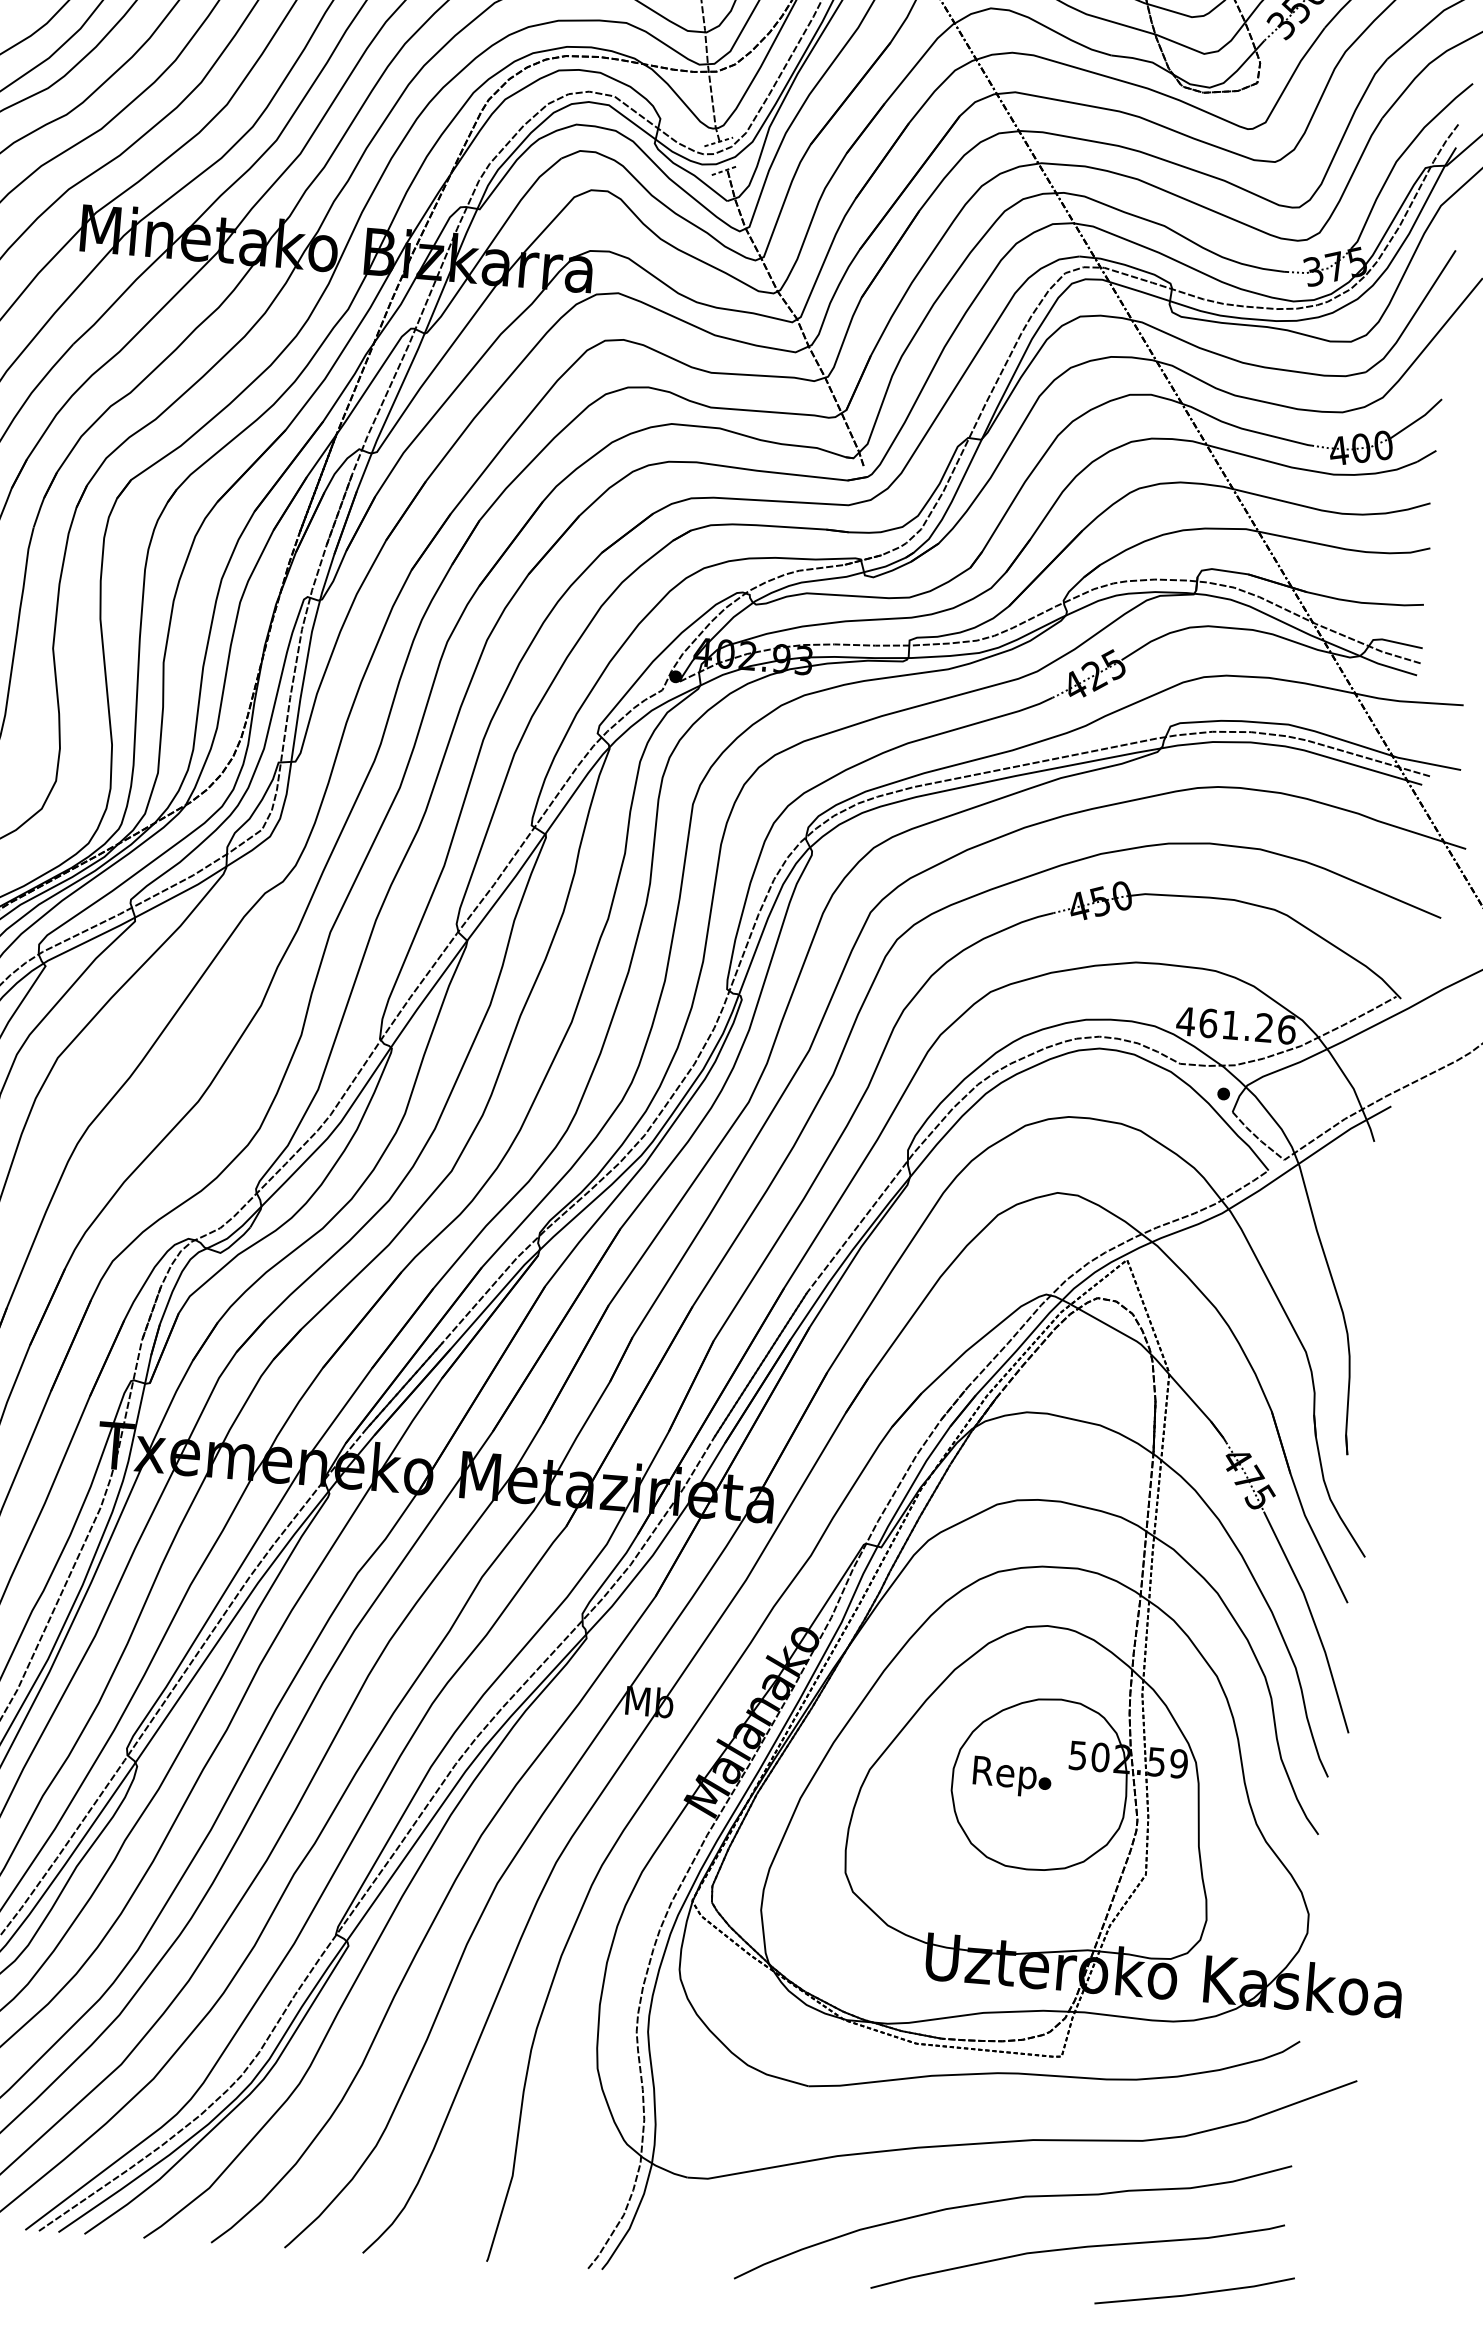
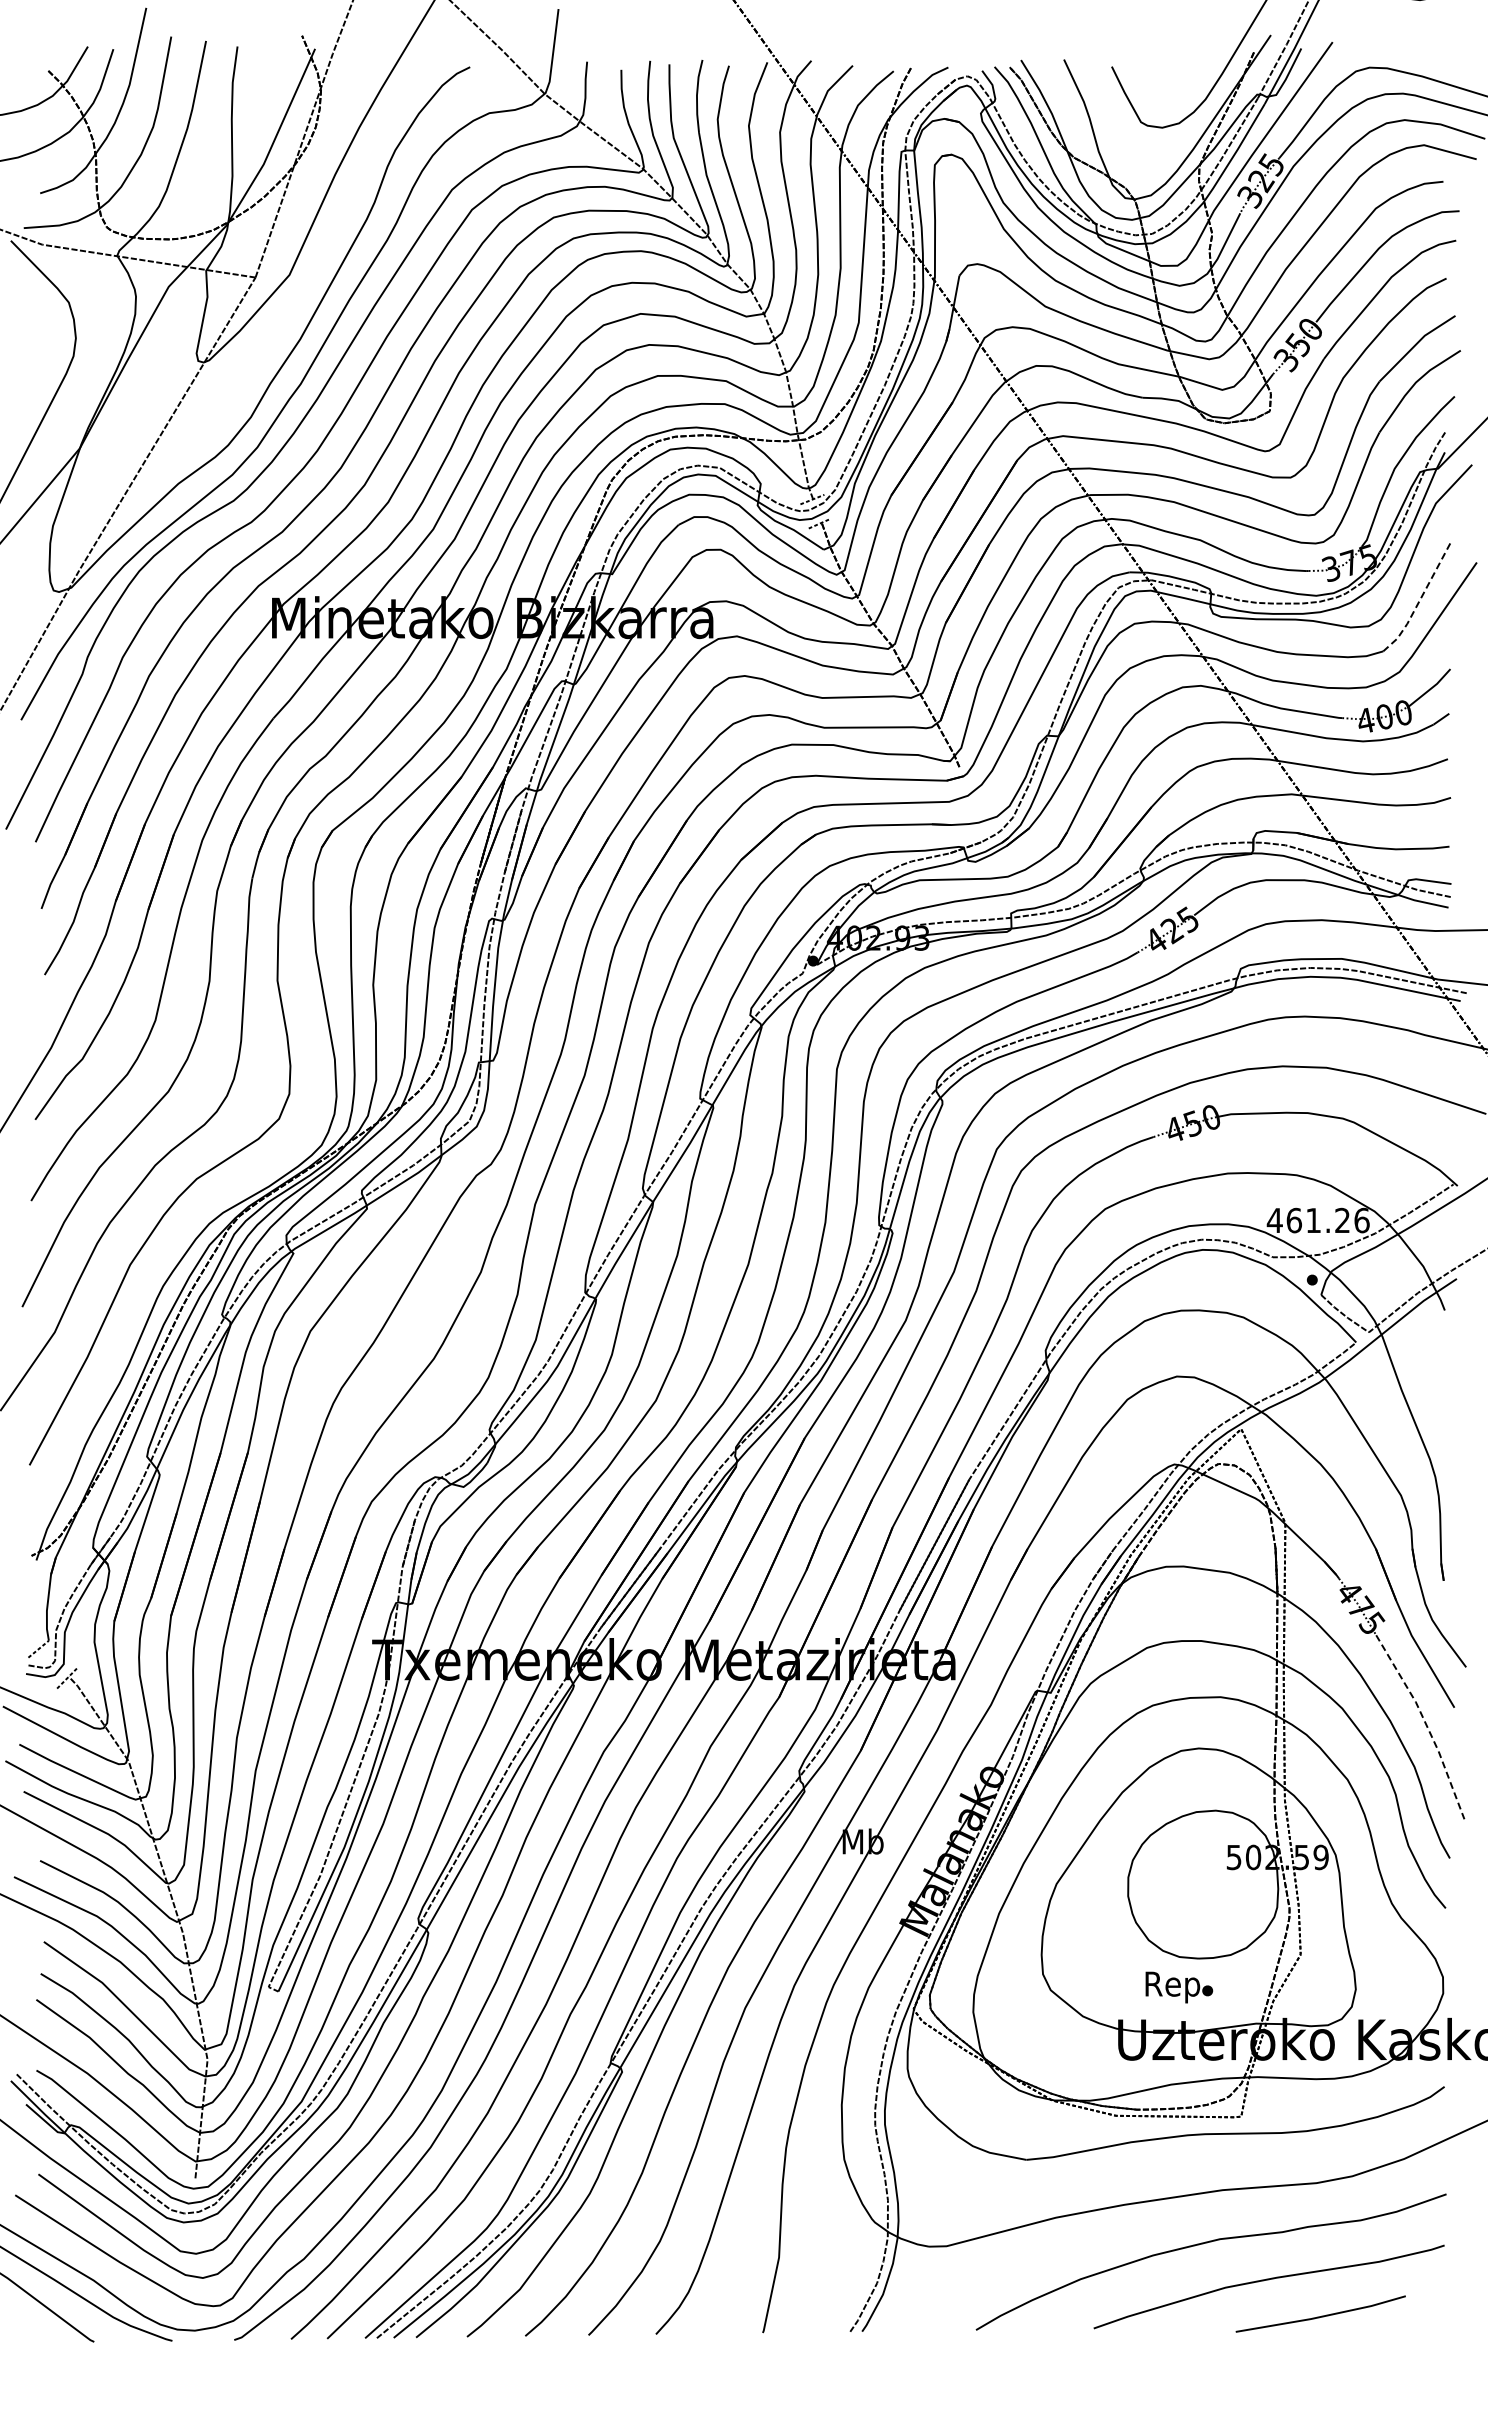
line: (1413, 315) -> (1420, 599), solid -> dashed
line: (1313, 1619) -> (1426, 1724), solid -> dashed
text: (1012, 1777) -> (1179, 1987), moved
line: (1195, 2292) -> (1321, 2315), moved

